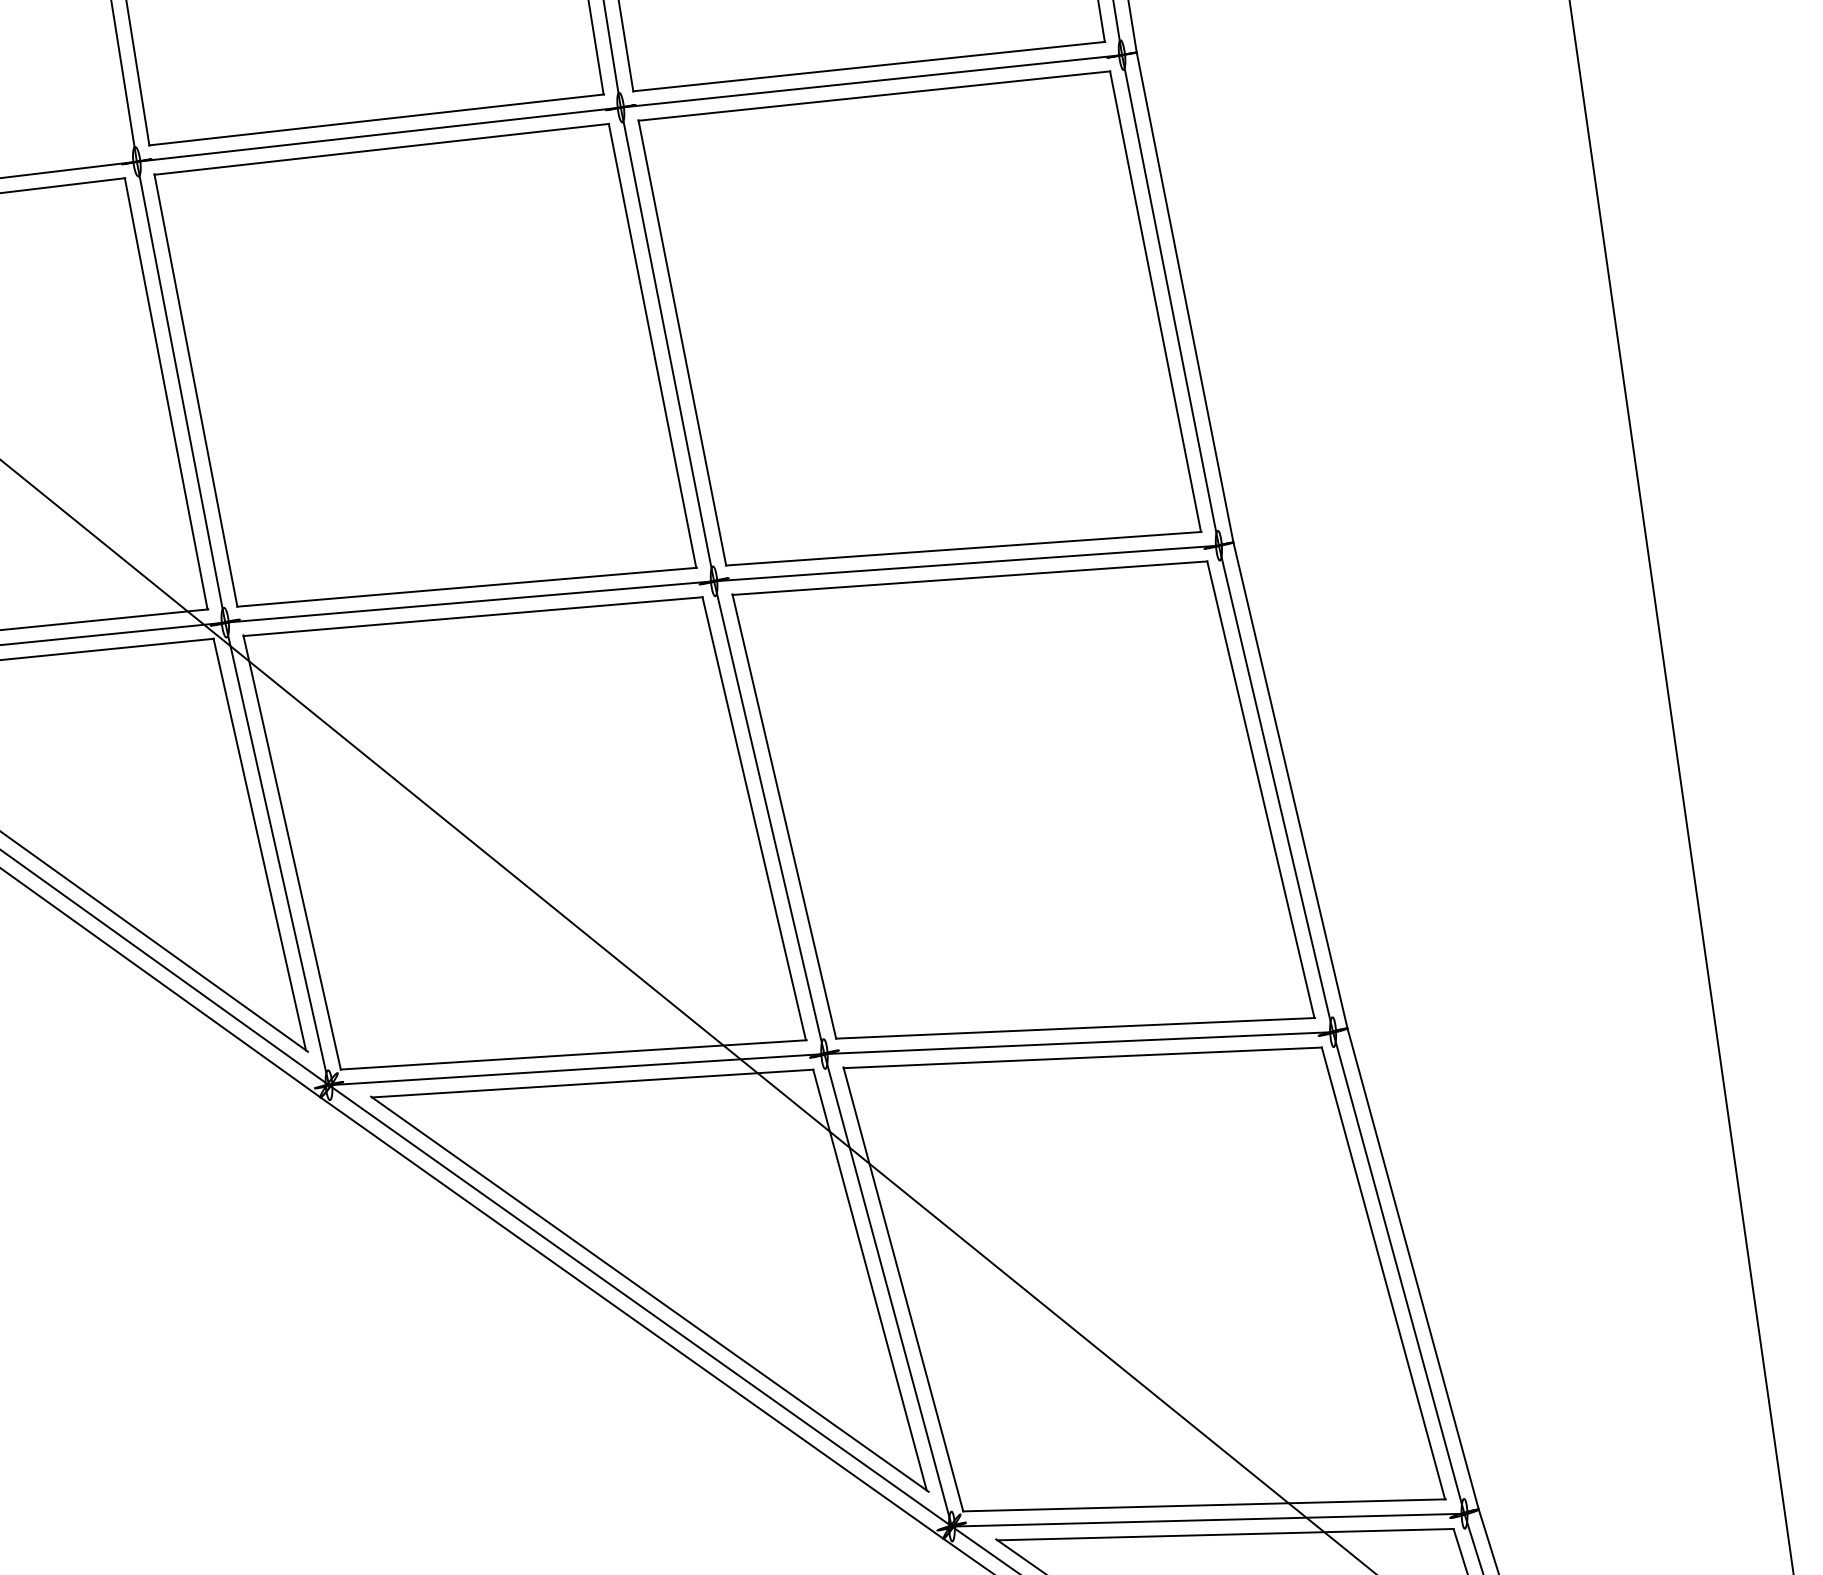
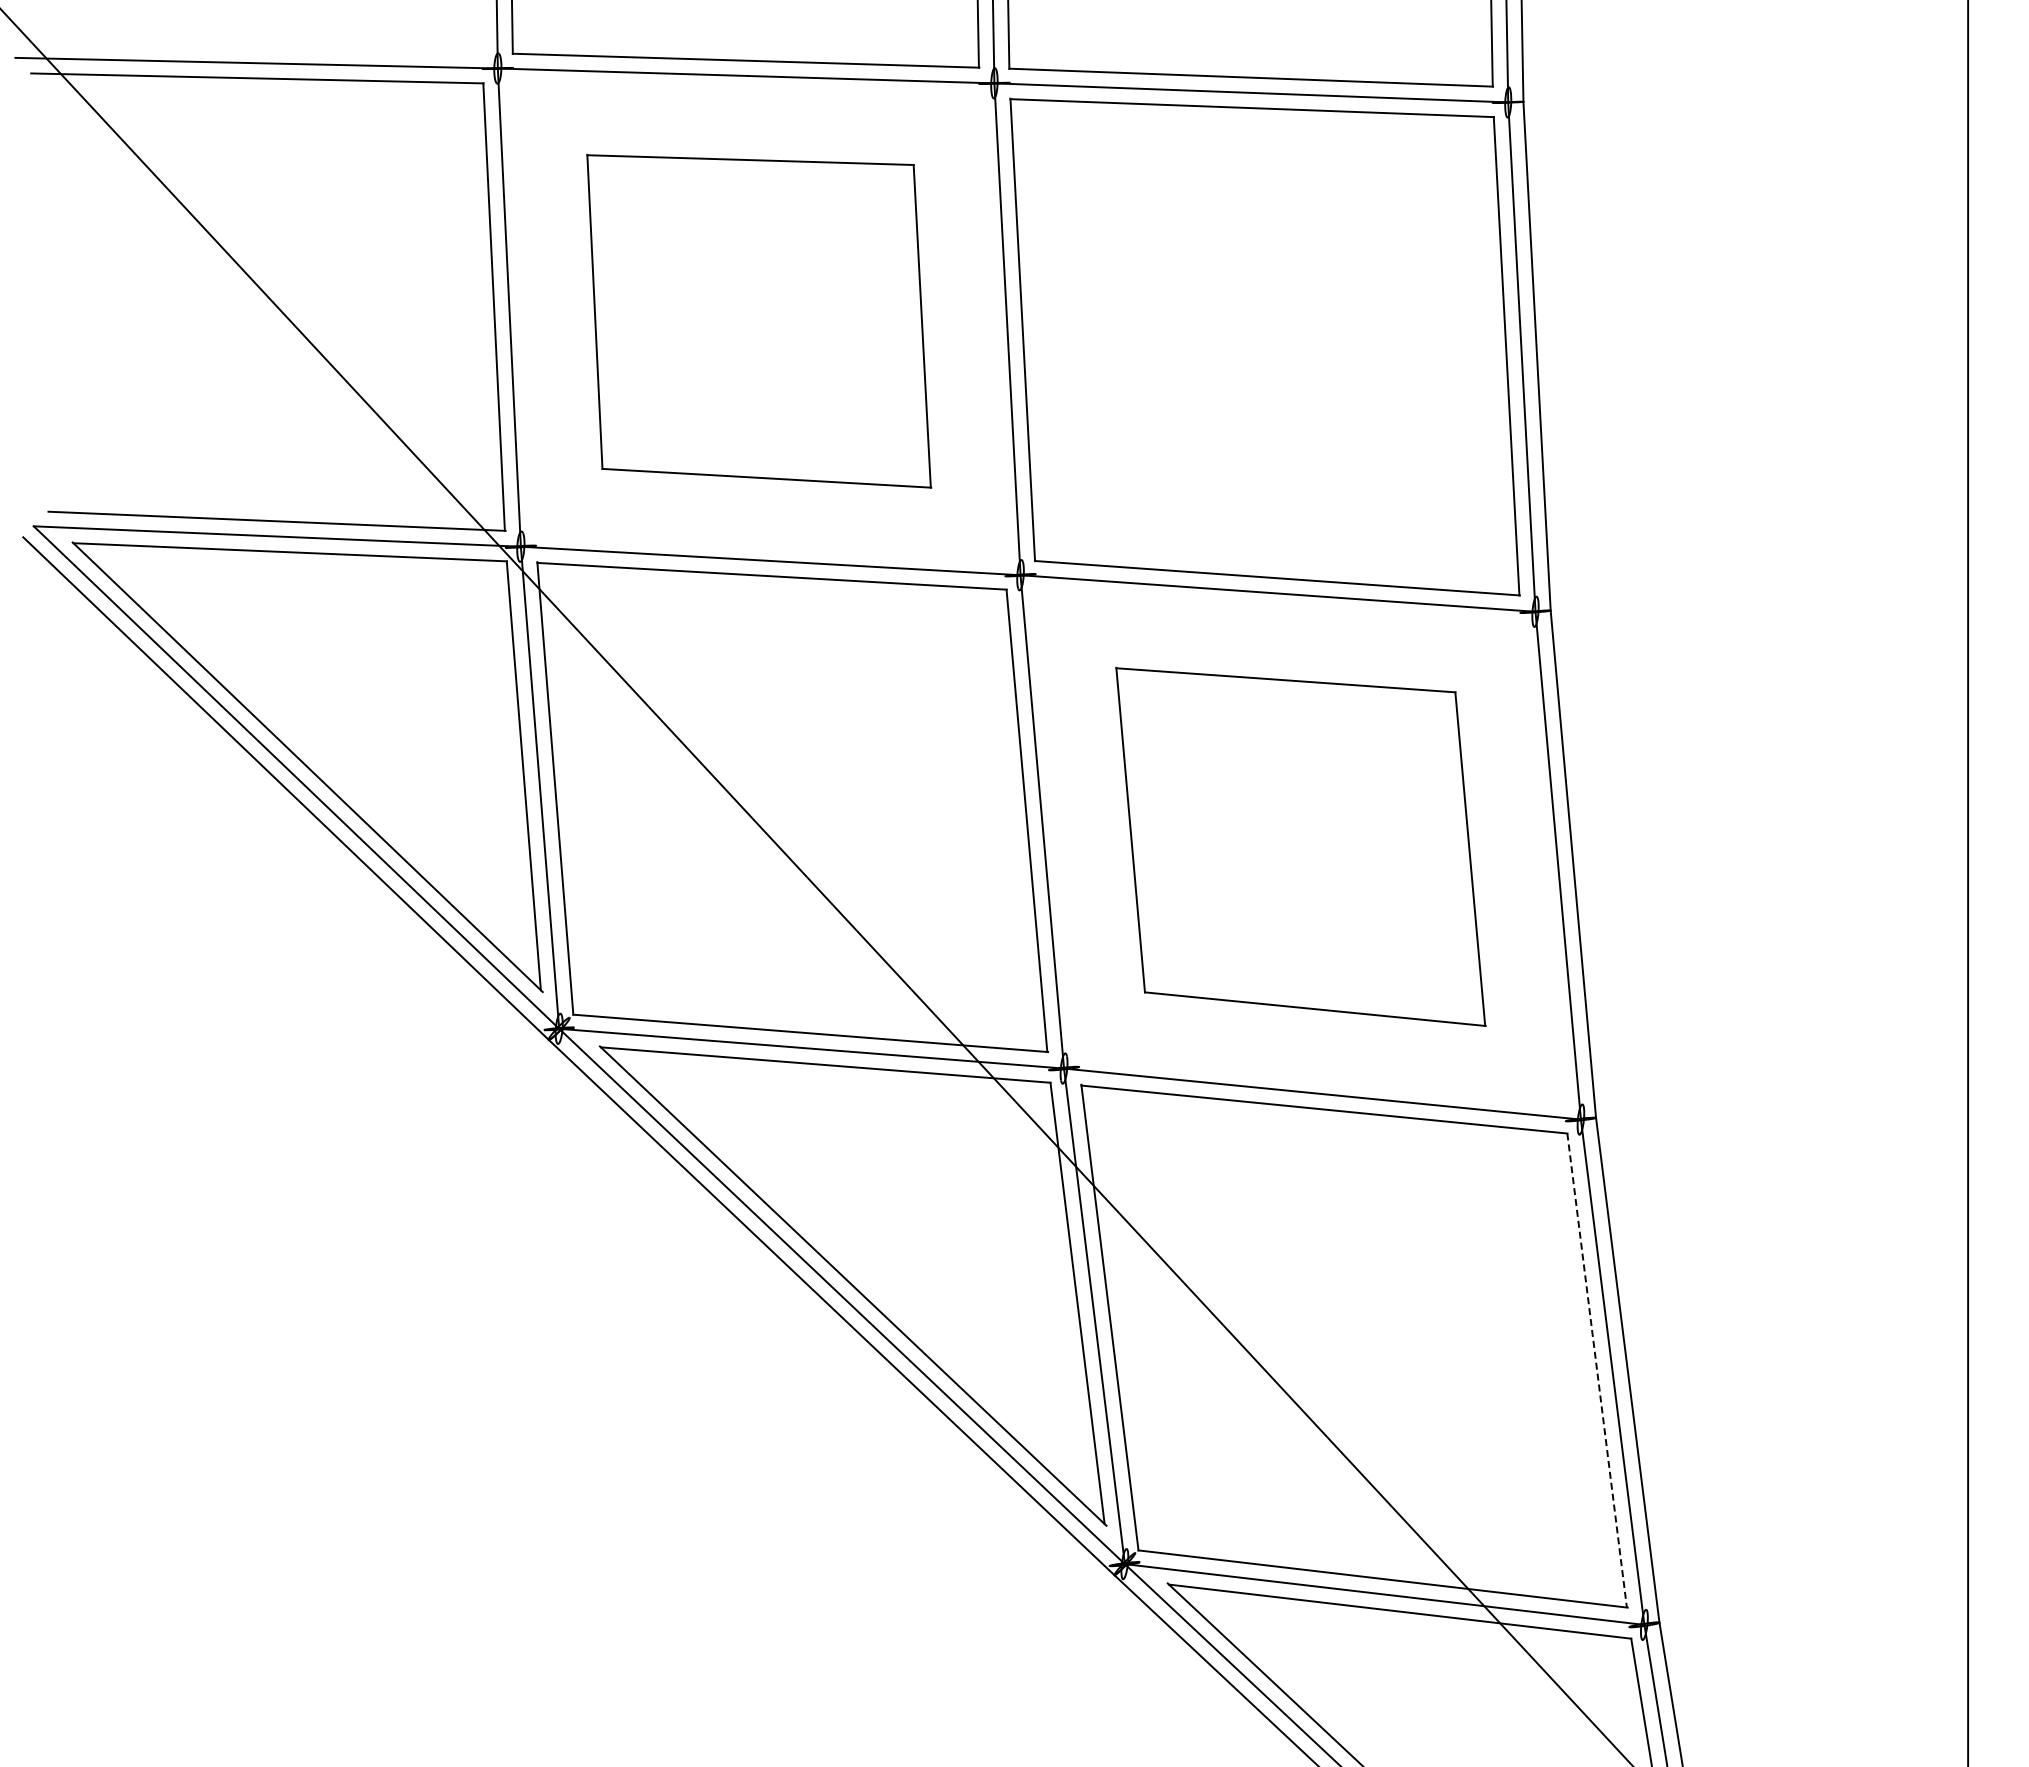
part: (424, 370) -> (758, 320), size x0.7
part: (1023, 805) -> (1300, 846), size x0.7
line: (1383, 1273) -> (1597, 1370), solid -> dashed

